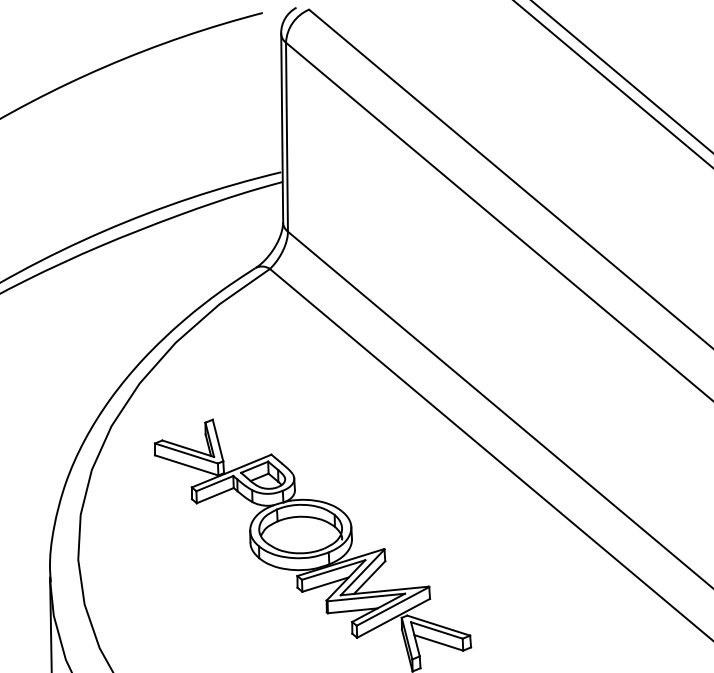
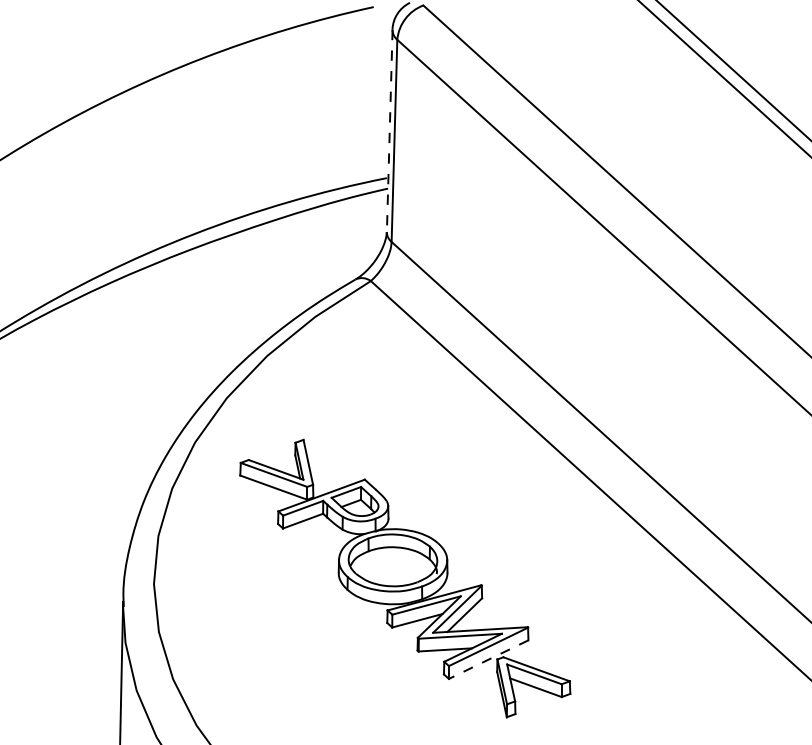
line: (282, 128) -> (389, 131), solid -> dashed
line: (393, 618) -> (488, 659), solid -> dashed

